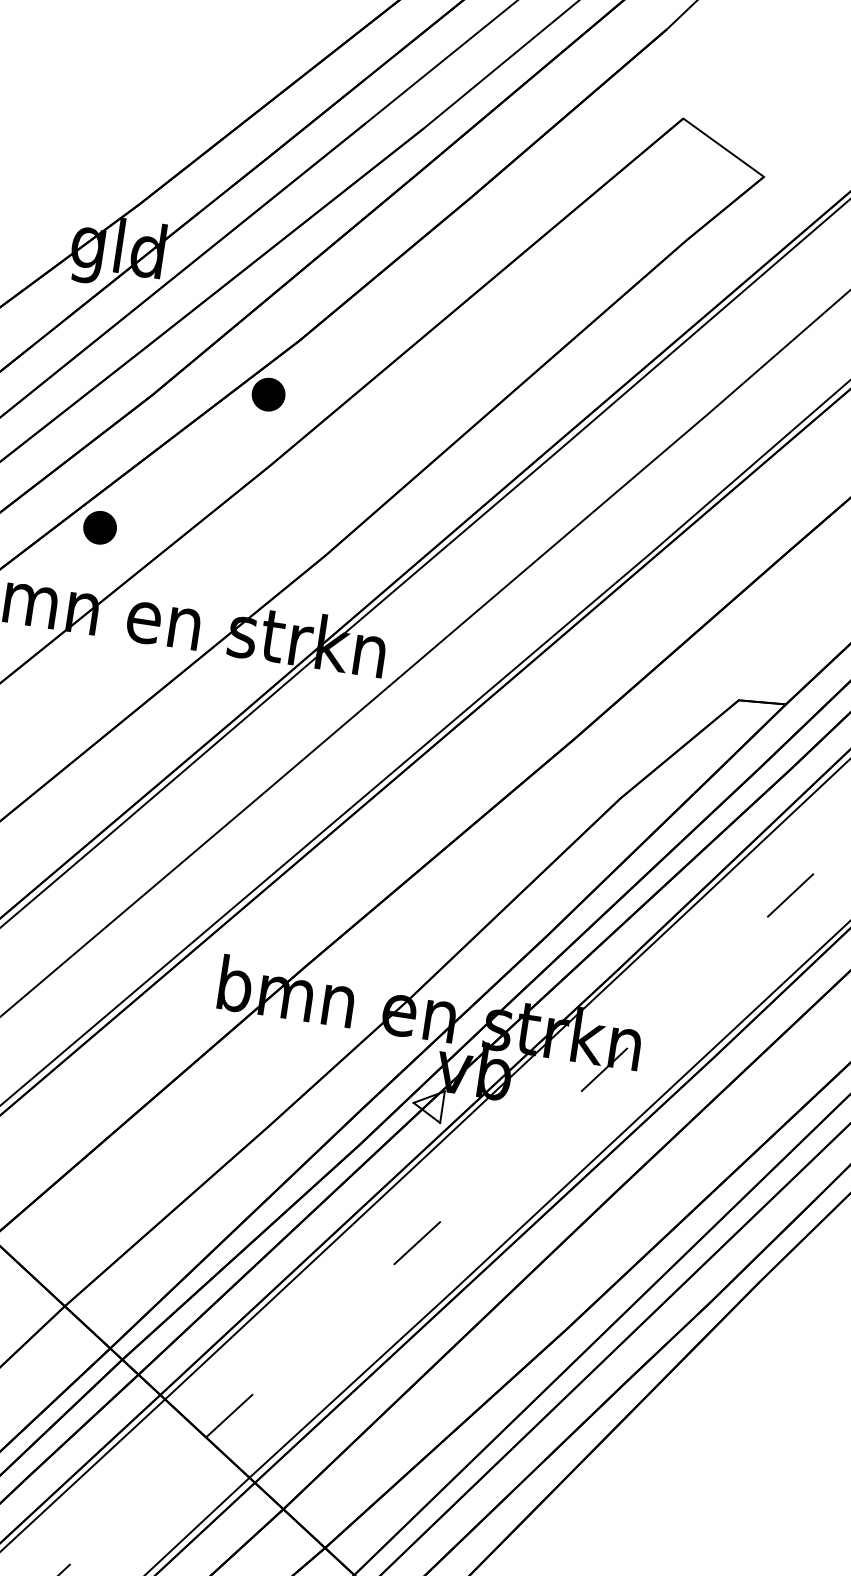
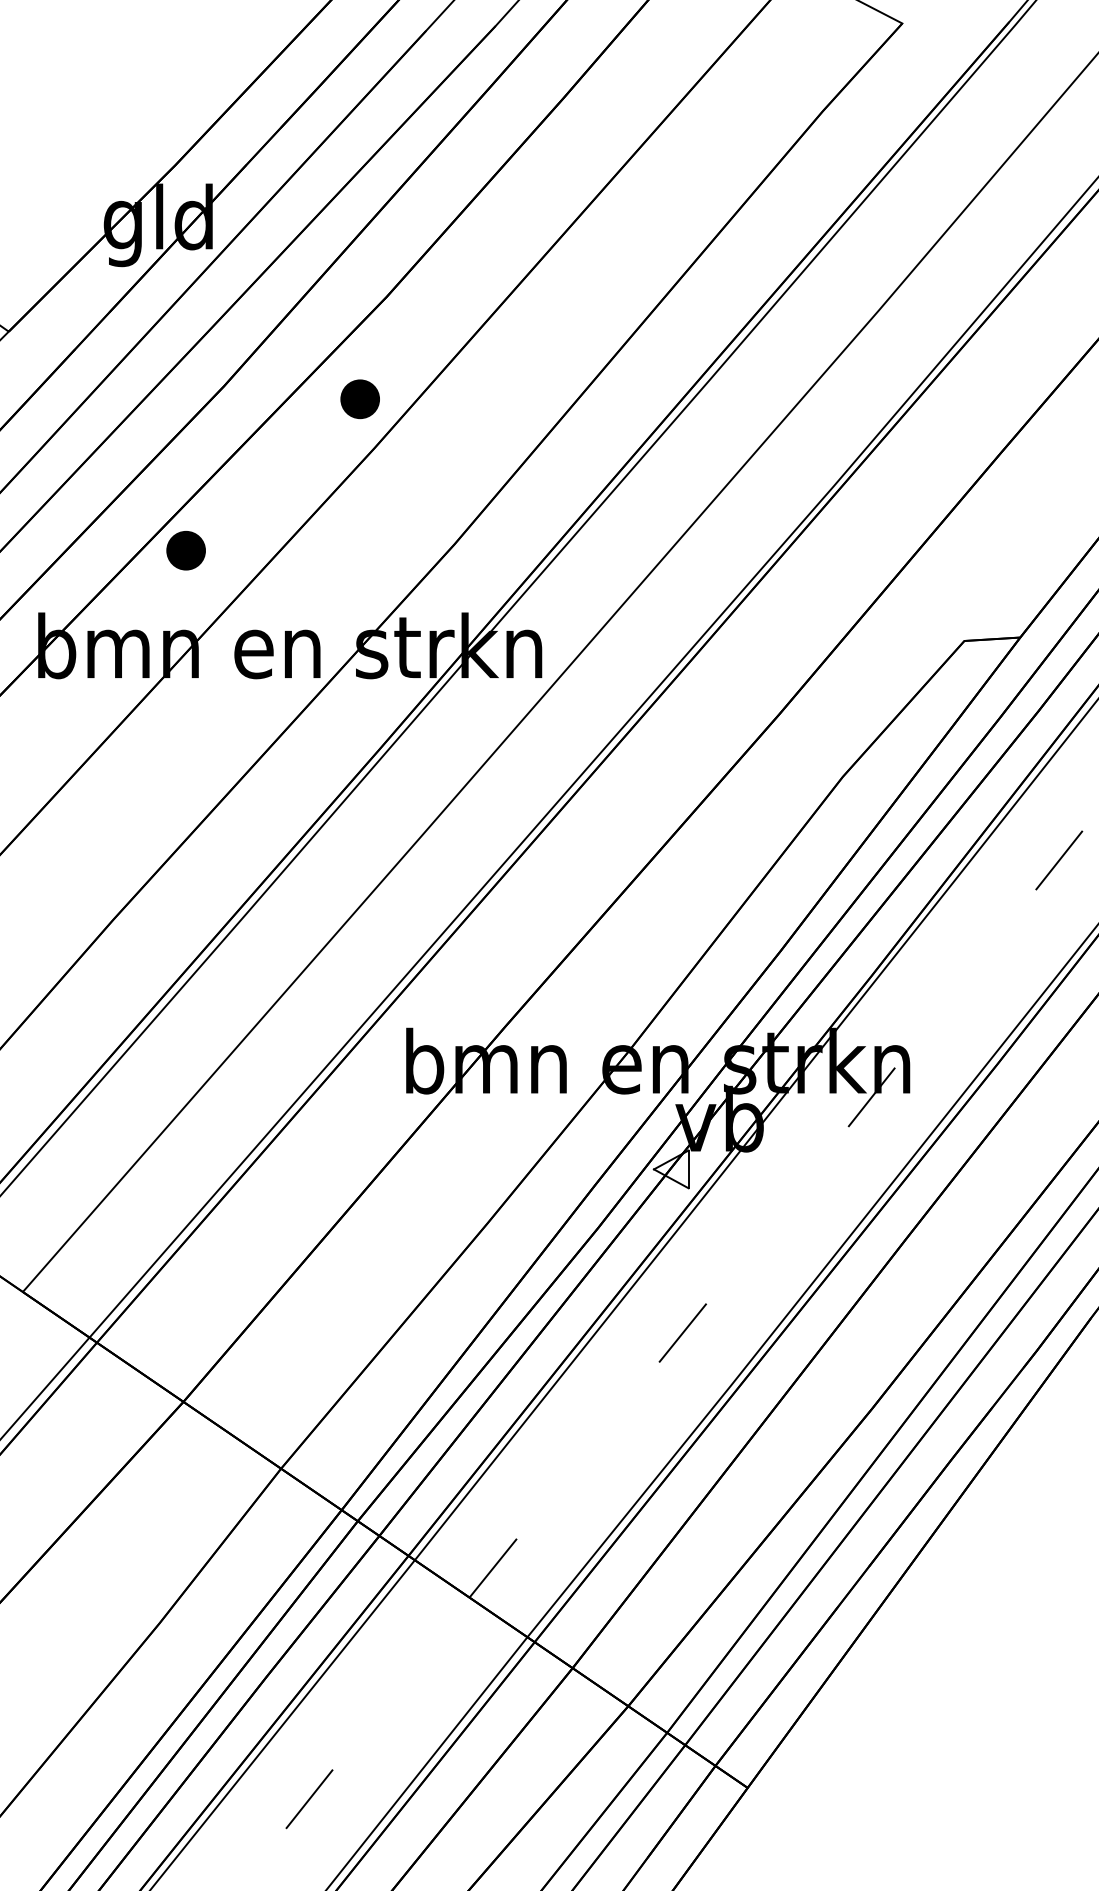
part: (267, 394) -> (359, 399), moved

